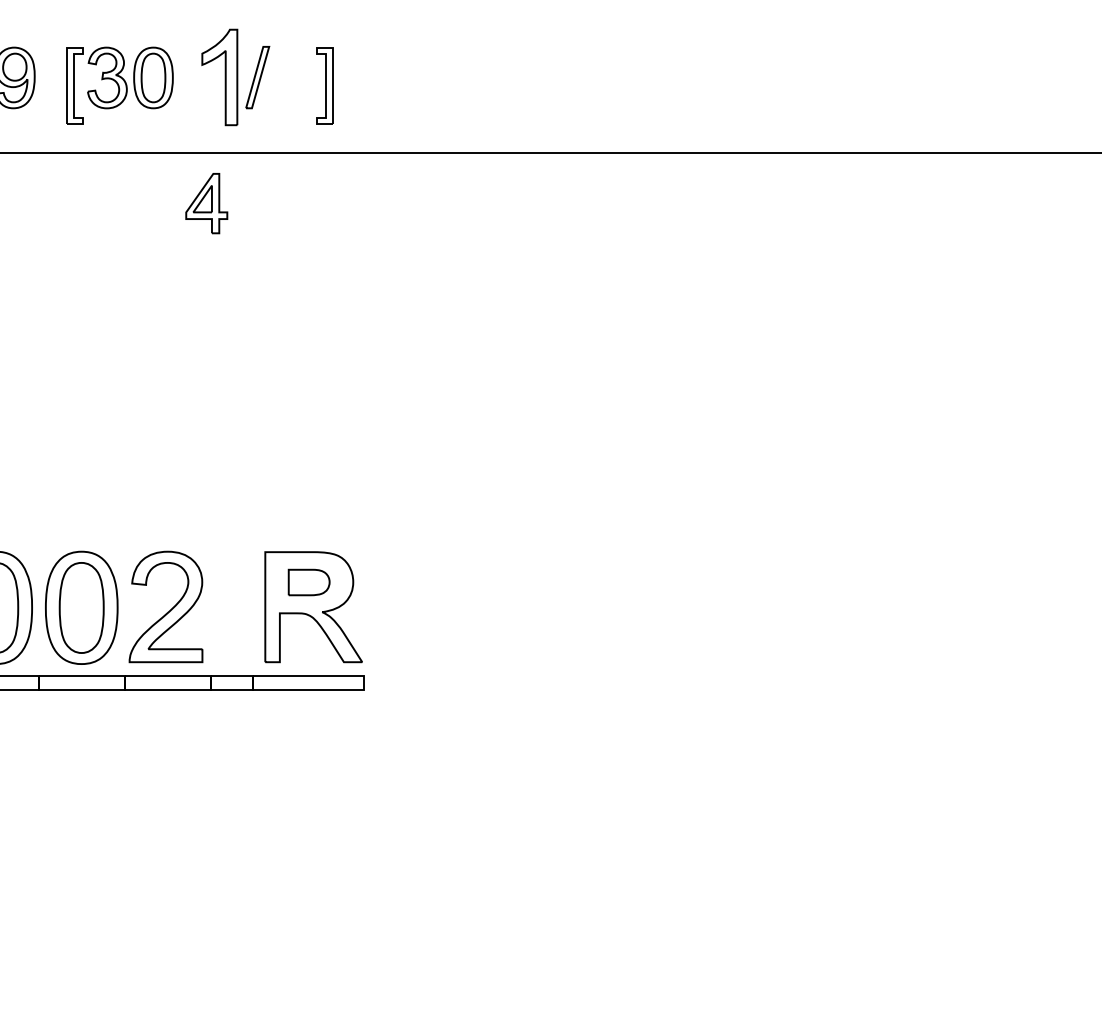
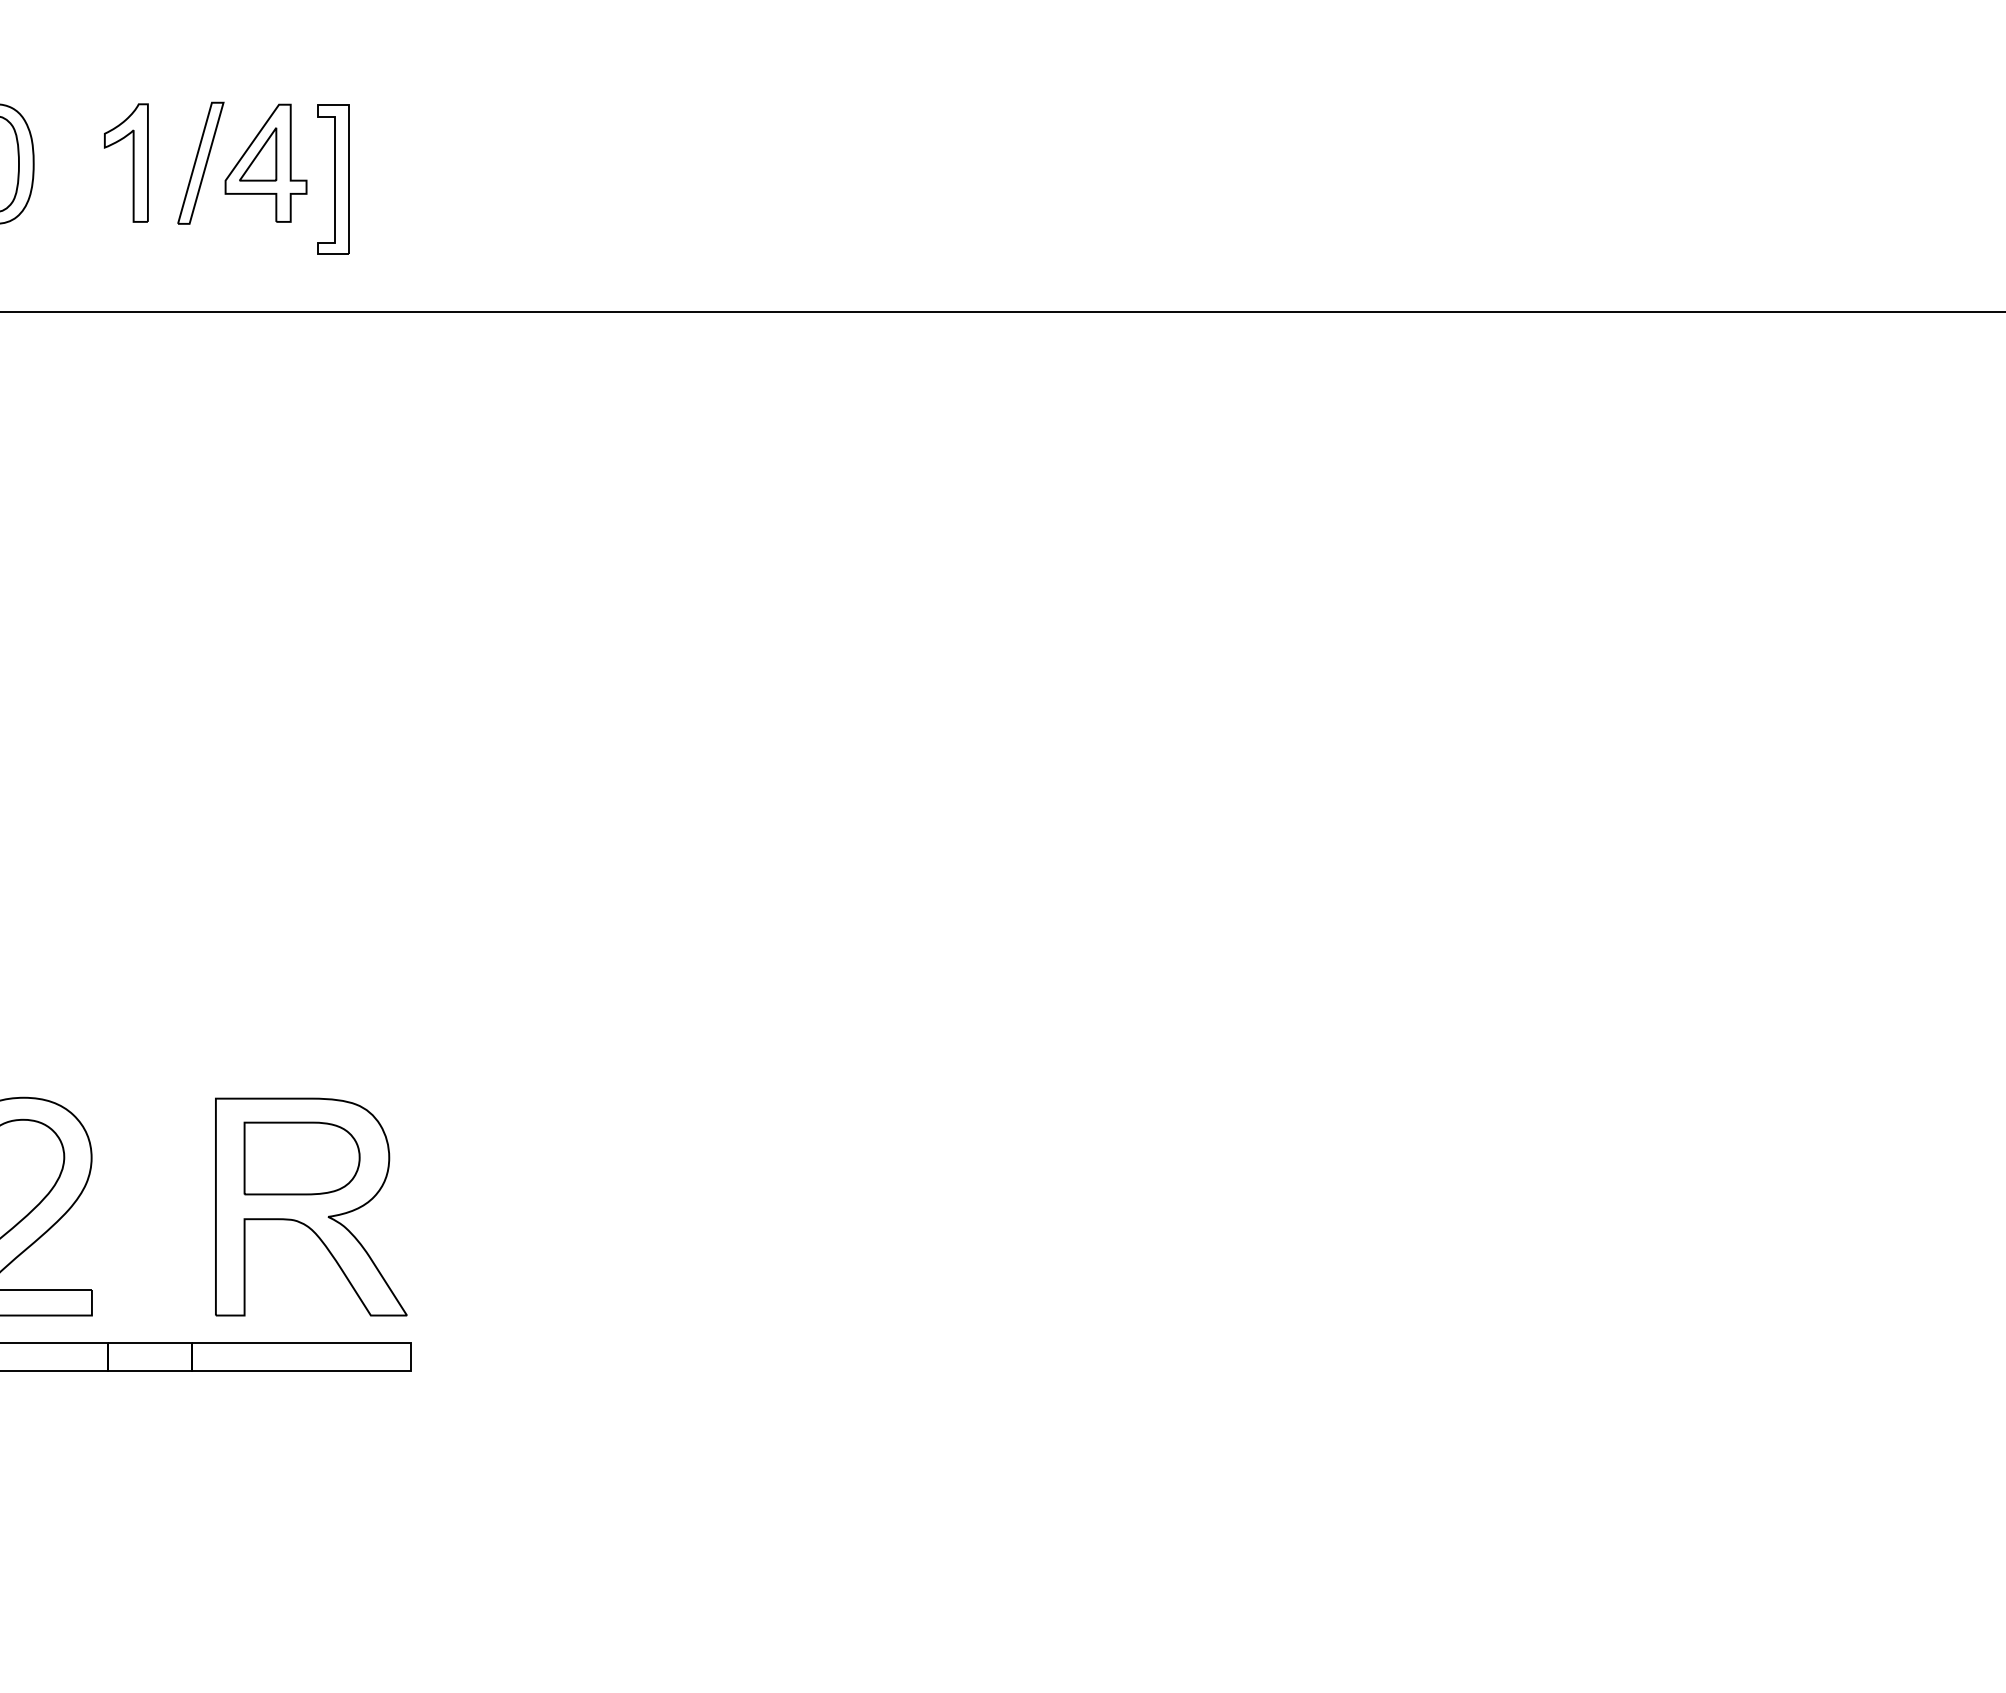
part: (219, 77) -> (125, 163), size x0.62
part: (206, 203) -> (265, 163), moved
part: (309, 582) -> (302, 1158), size x1.43

